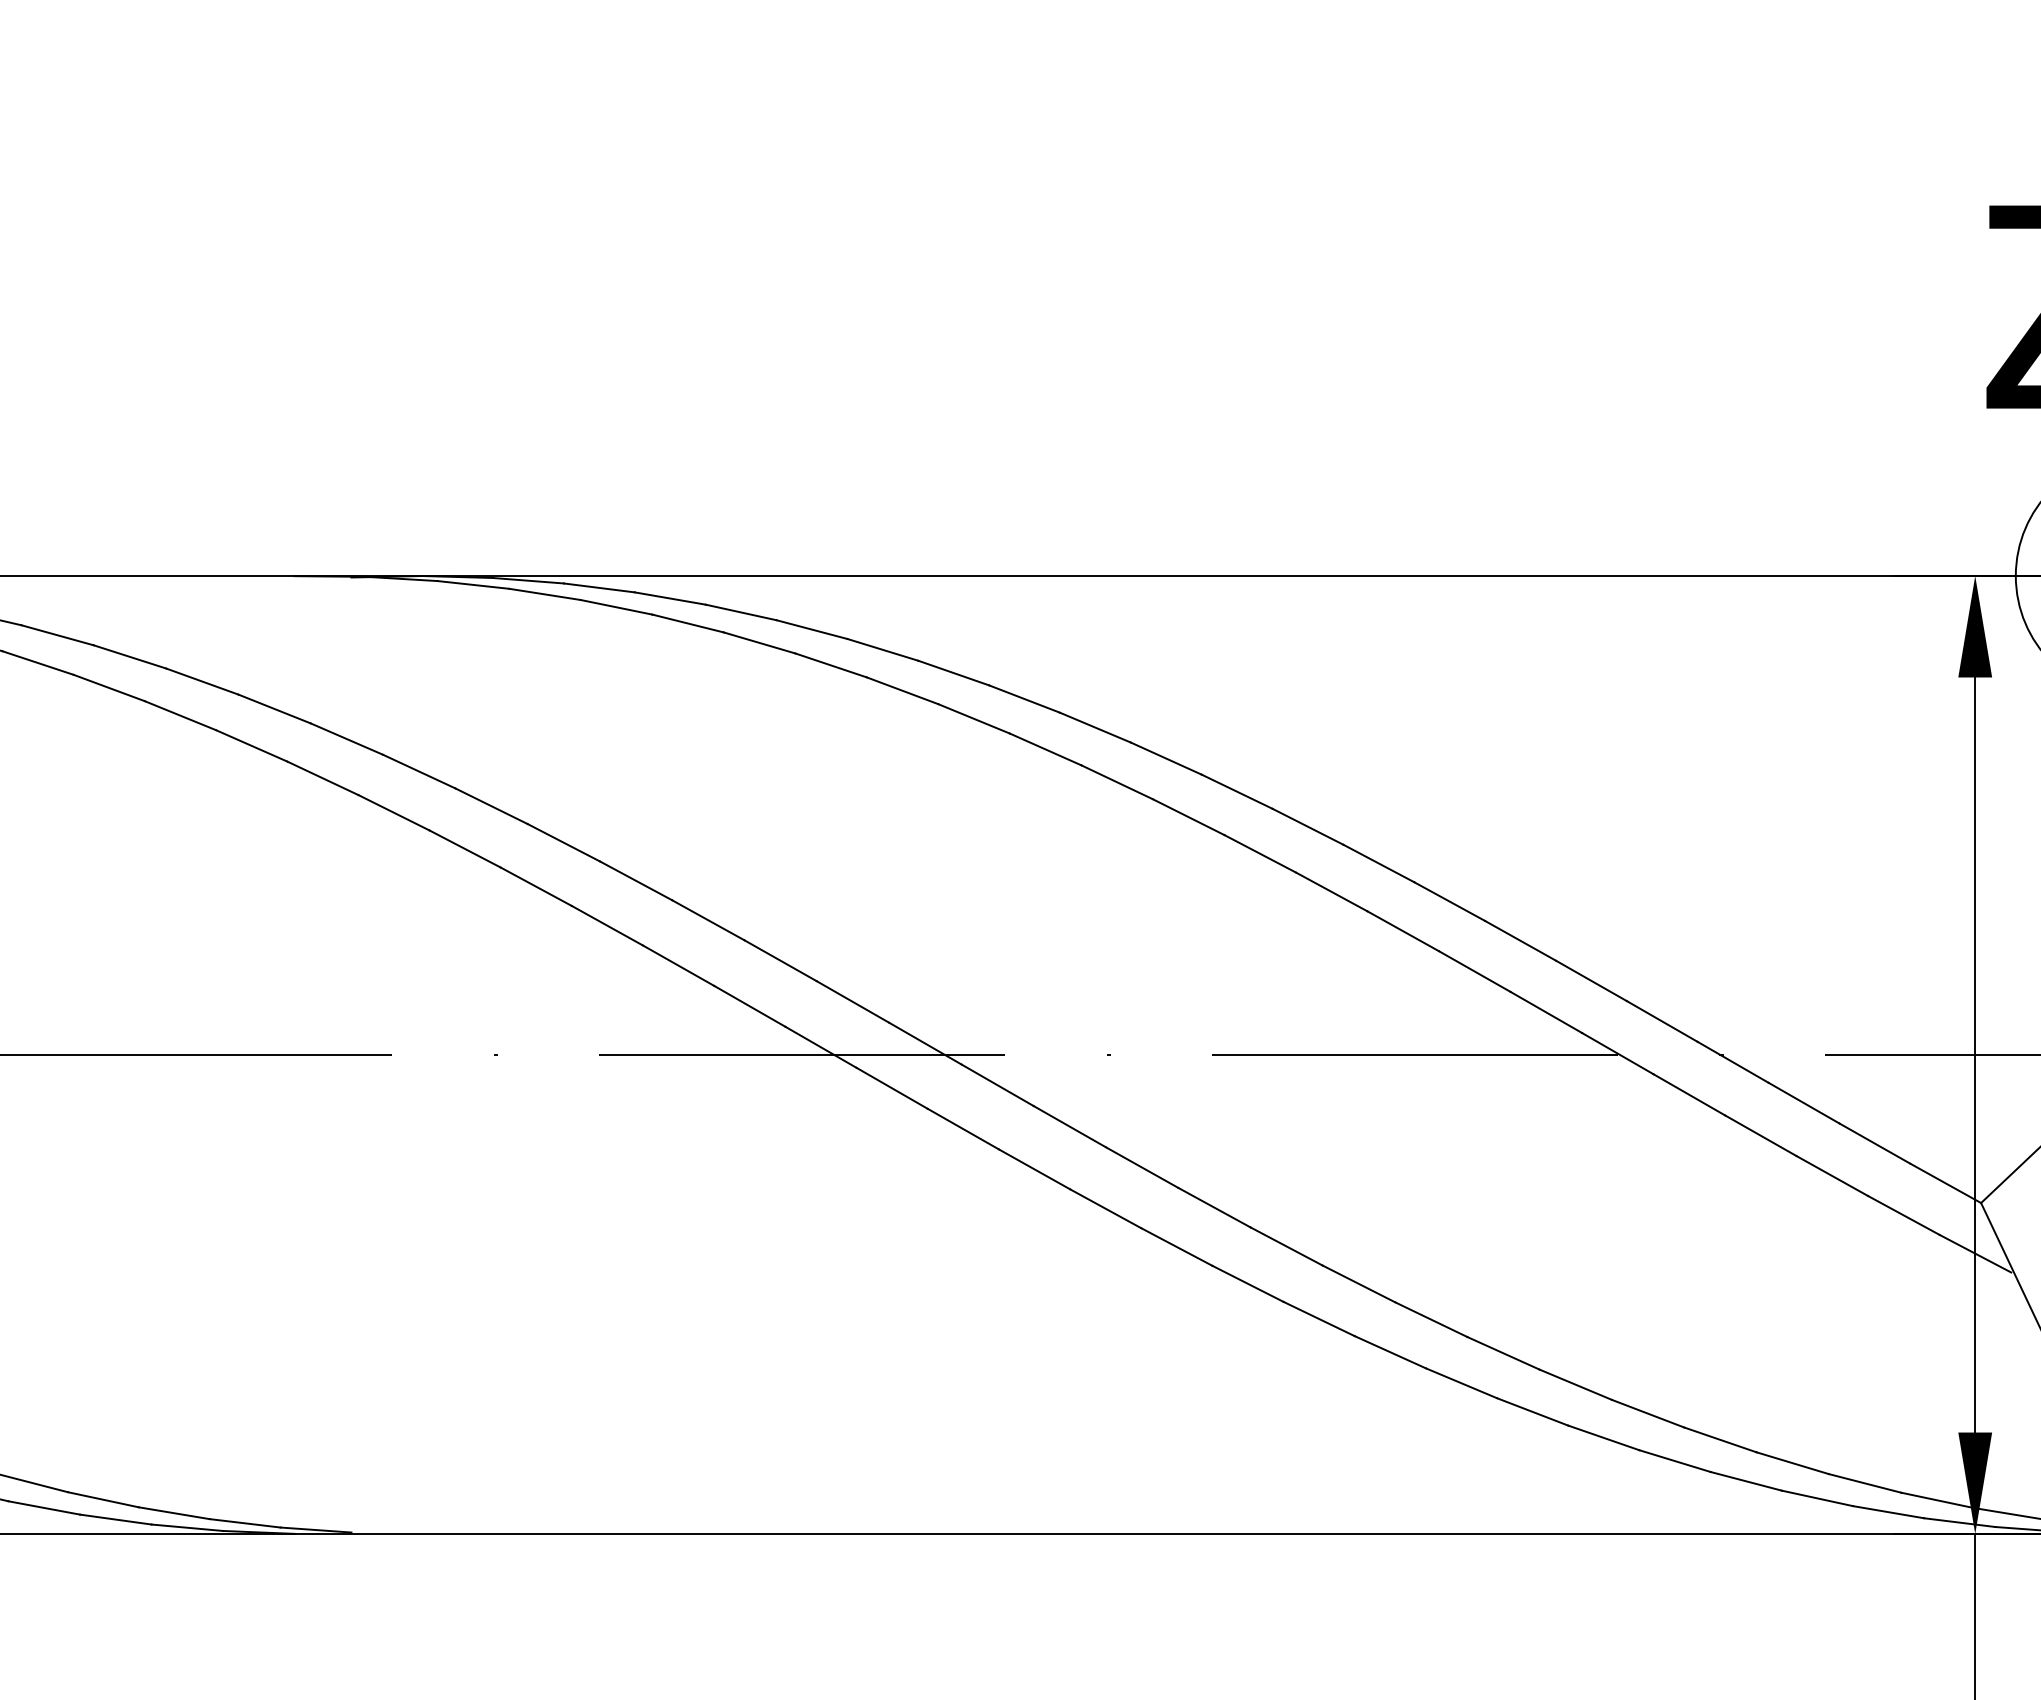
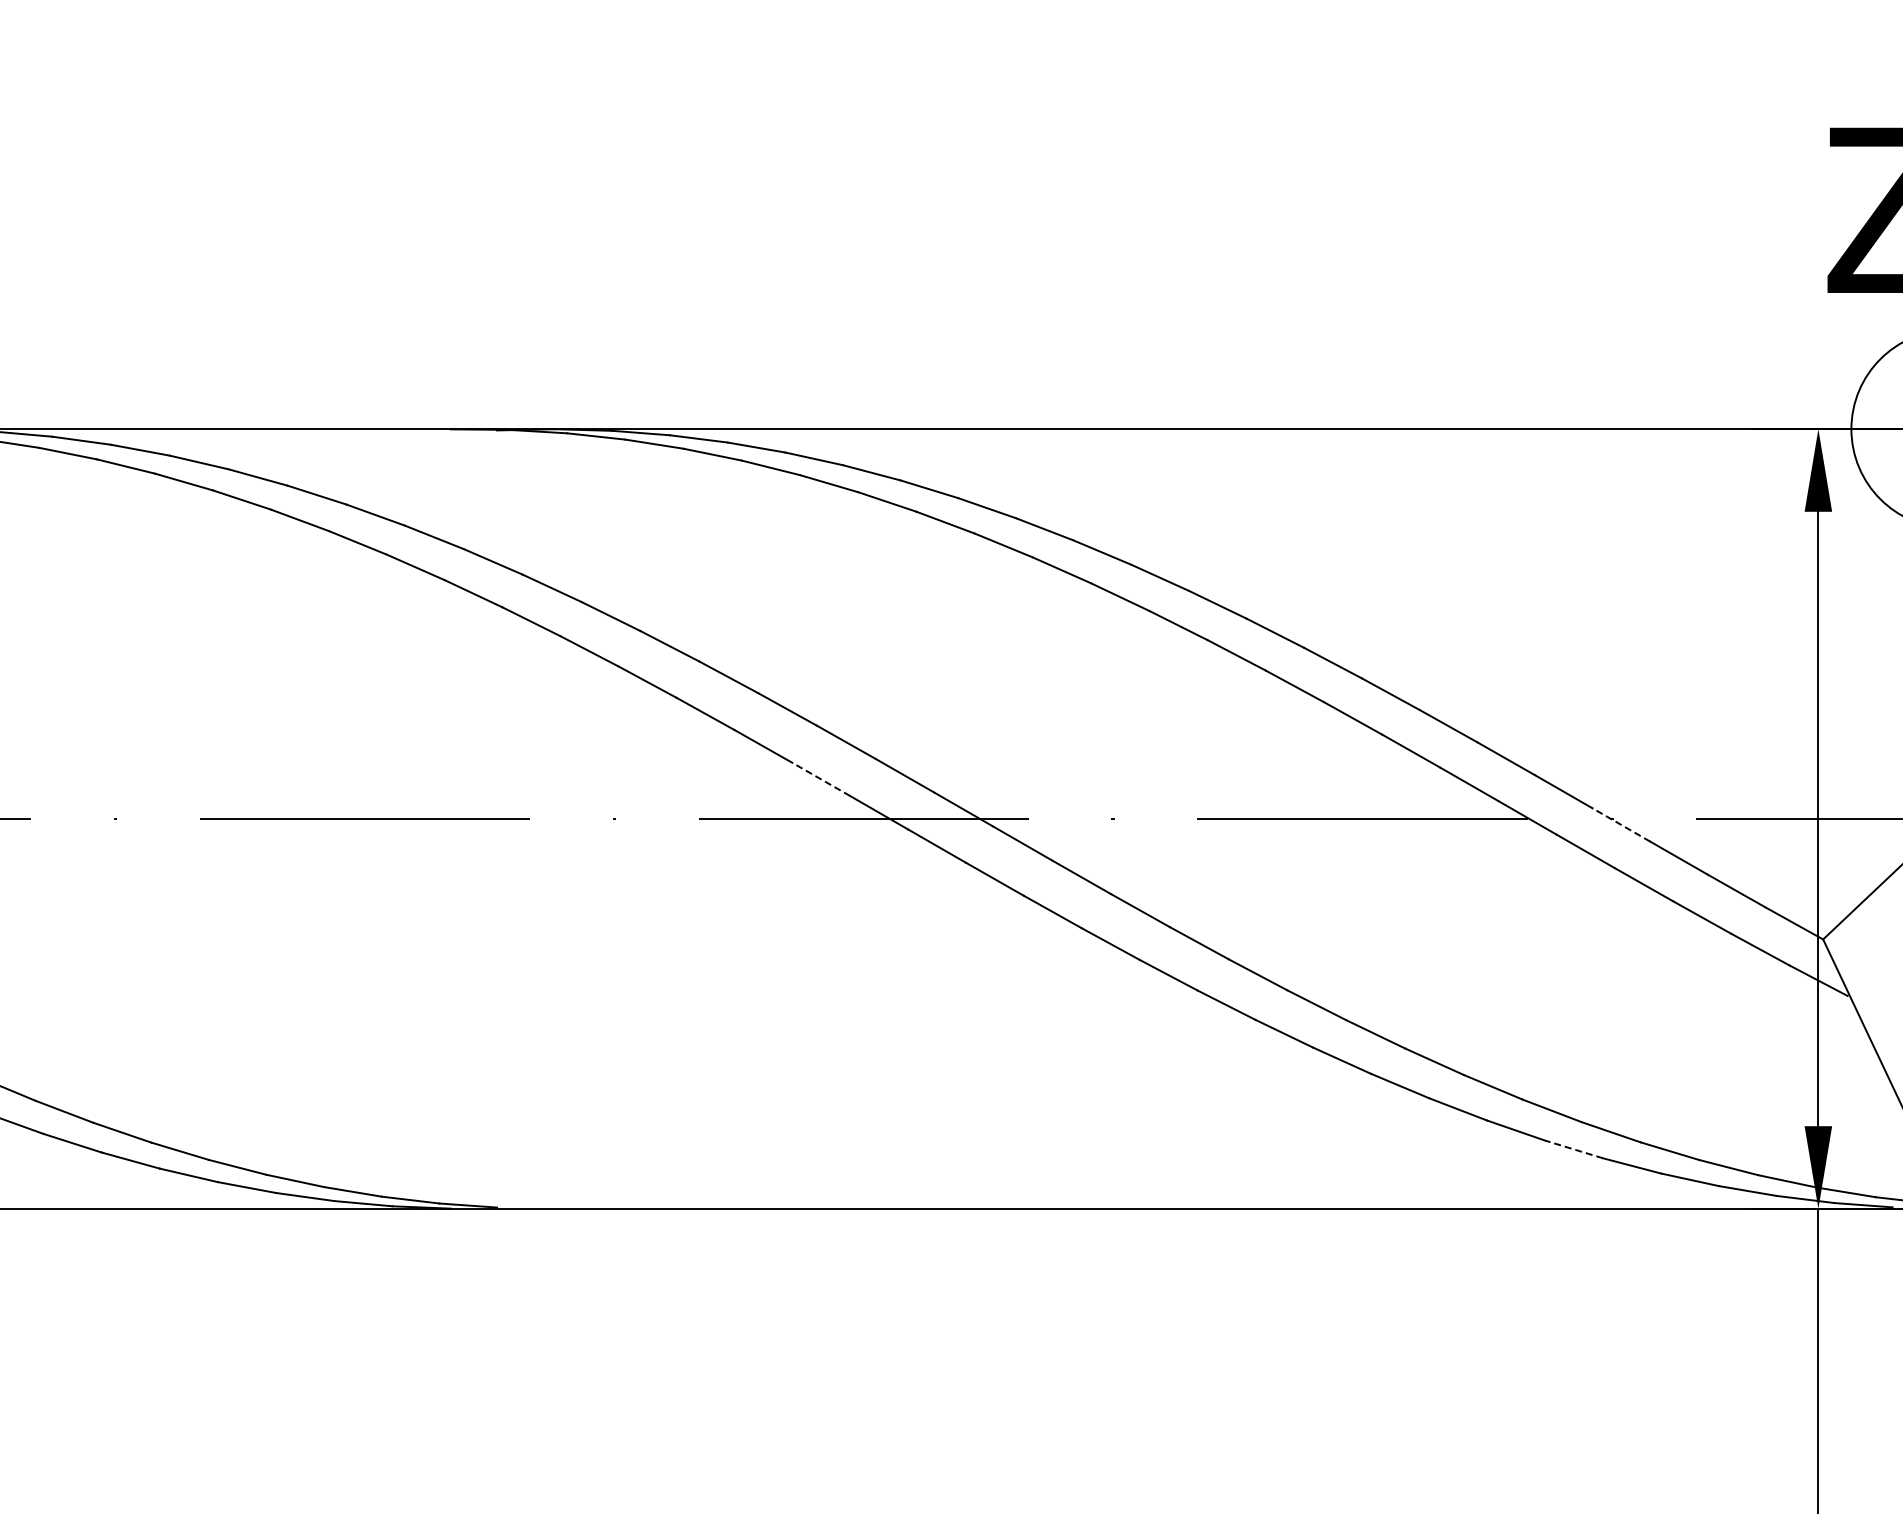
line: (748, 1006) -> (820, 779), solid -> dashed
line: (1732, 1061) -> (1620, 824), solid -> dashed
line: (1674, 1461) -> (1573, 1149), solid -> dashed

